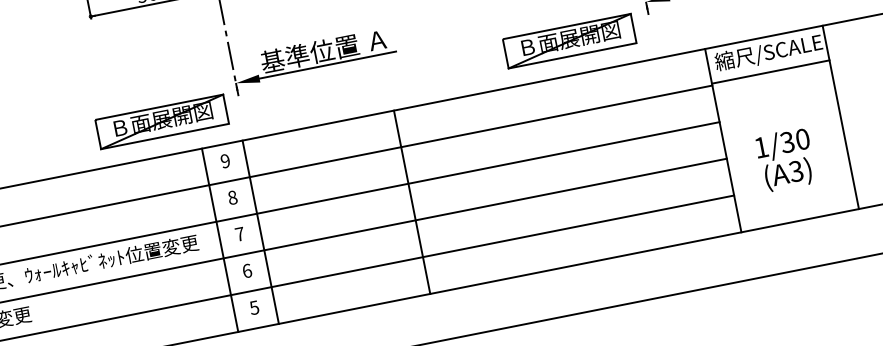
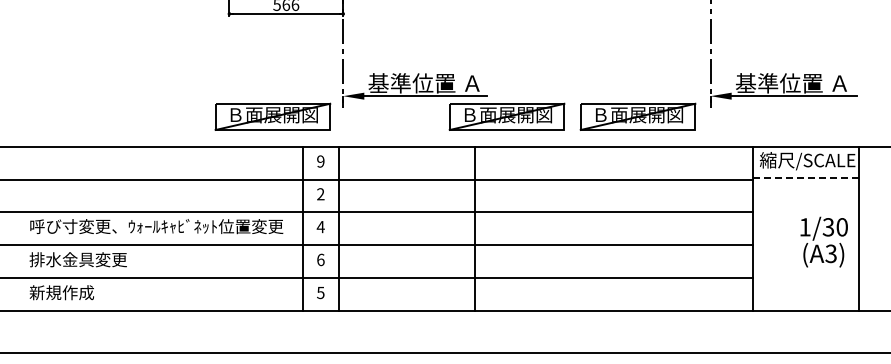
part: (422, 69) -> (506, 116), added
line: (771, 71) -> (806, 177), solid -> dashed
text: (785, 159) -> (823, 241), moved
text: (232, 198) -> (320, 194), 8 -> 2
text: (239, 234) -> (320, 227), 7 -> 4

